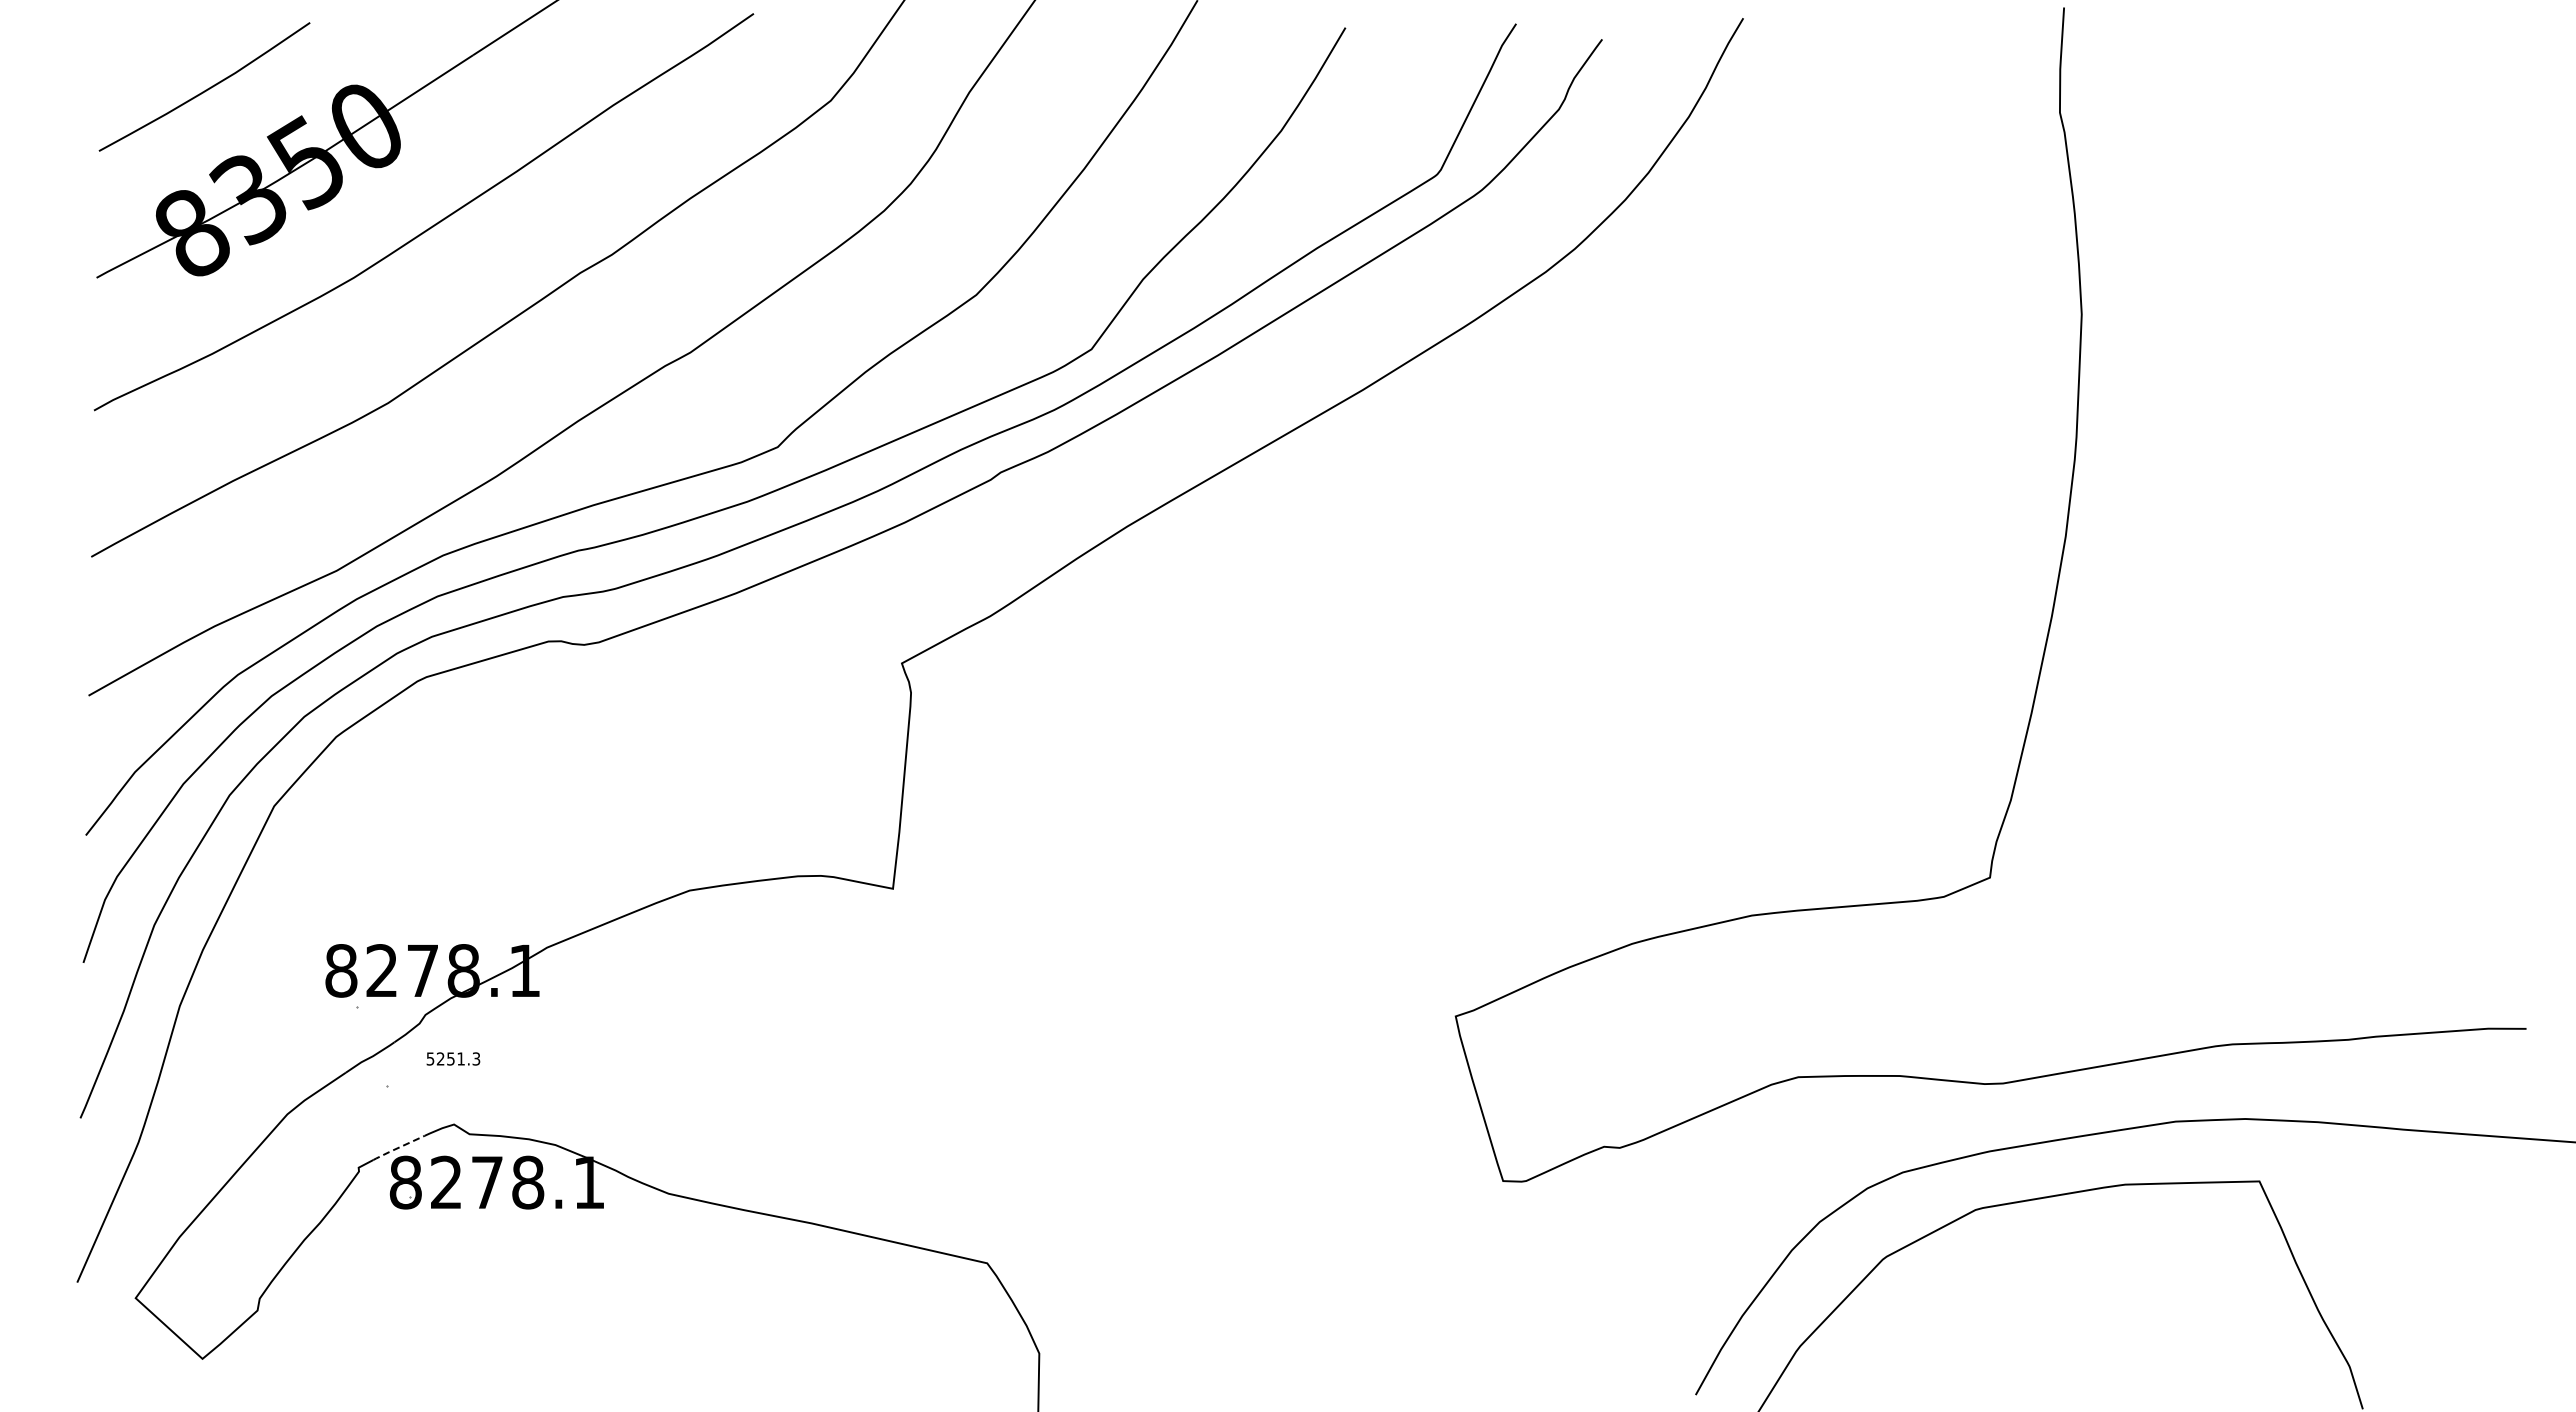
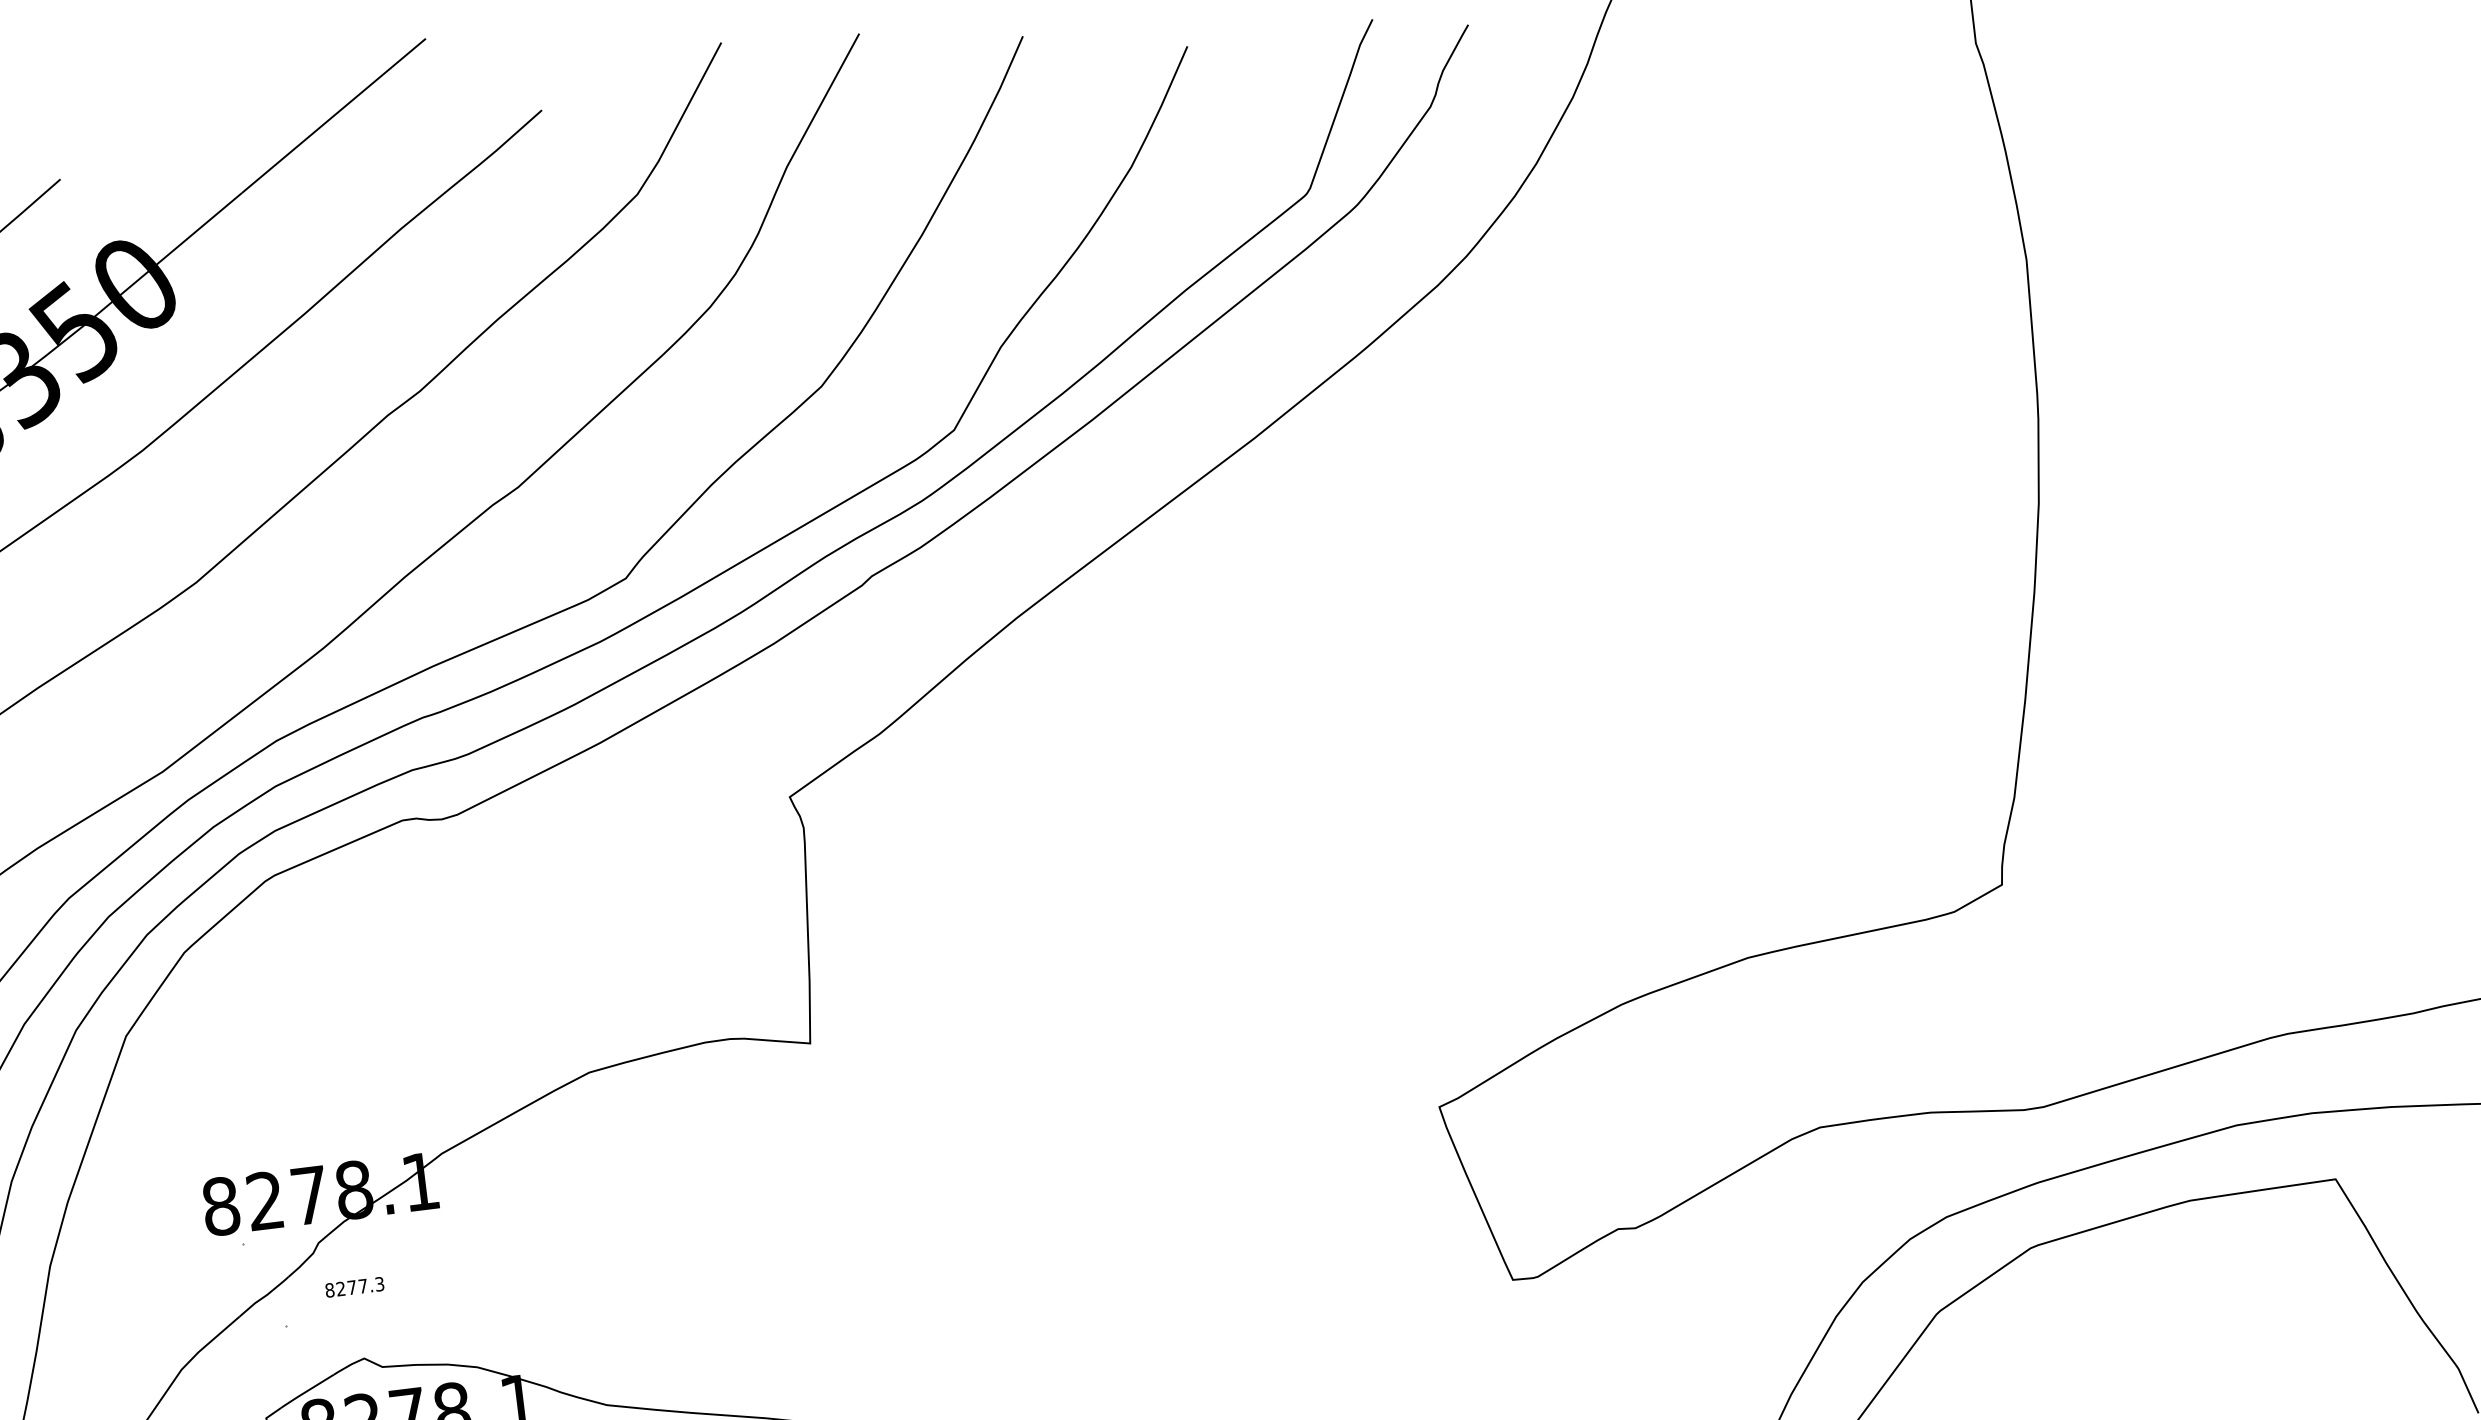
text: (445, 1058) -> (346, 1287), 5251.3 -> 8277.3
line: (397, 1148) -> (305, 1392), dashed -> solid

